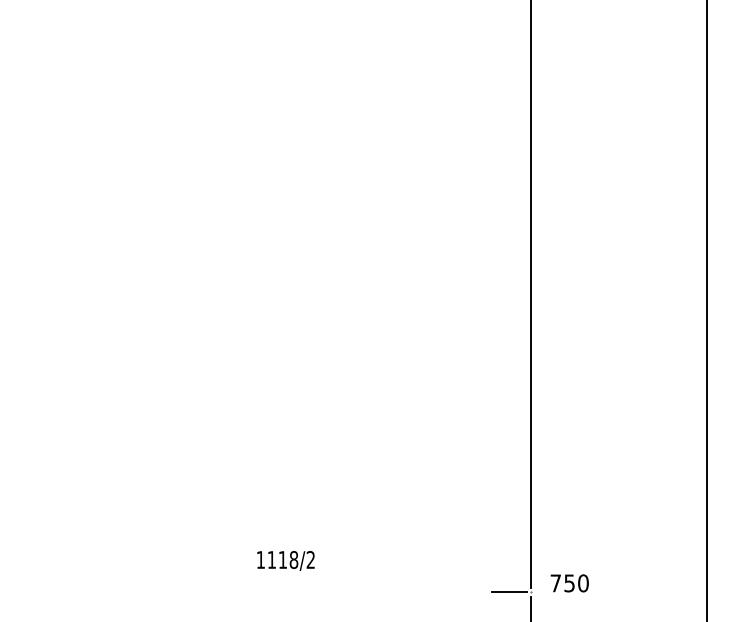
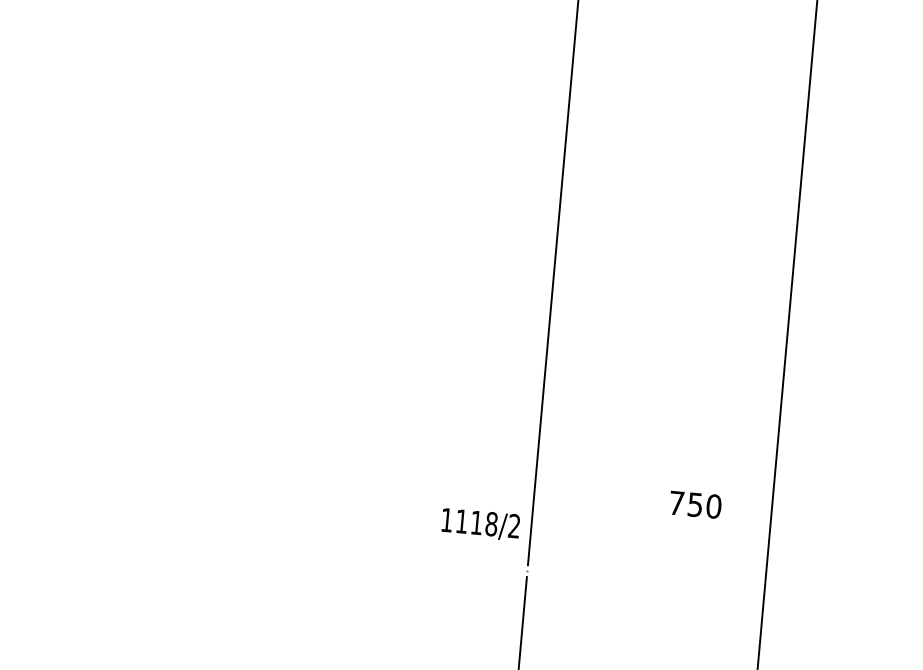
text: (285, 560) -> (480, 523), moved
text: (569, 583) -> (695, 505), moved
line: (509, 592) -> (497, 568), removed

